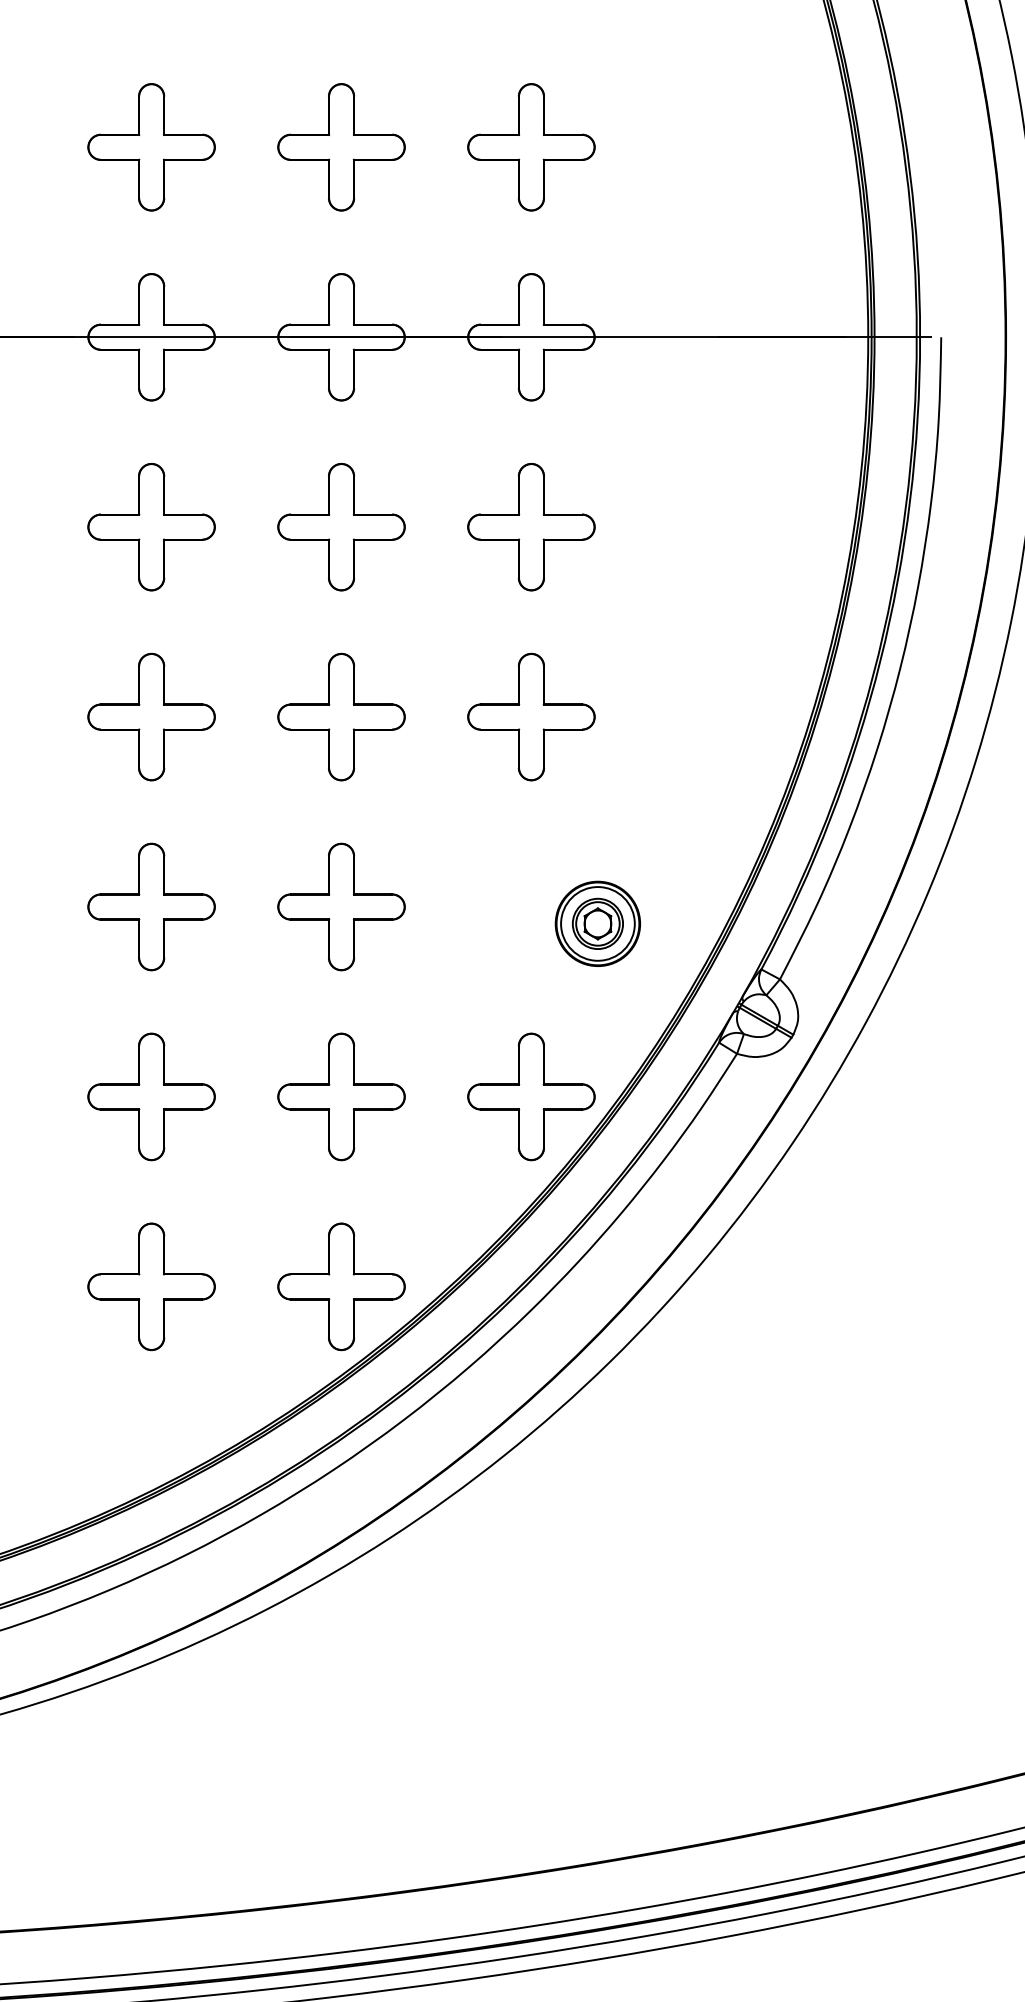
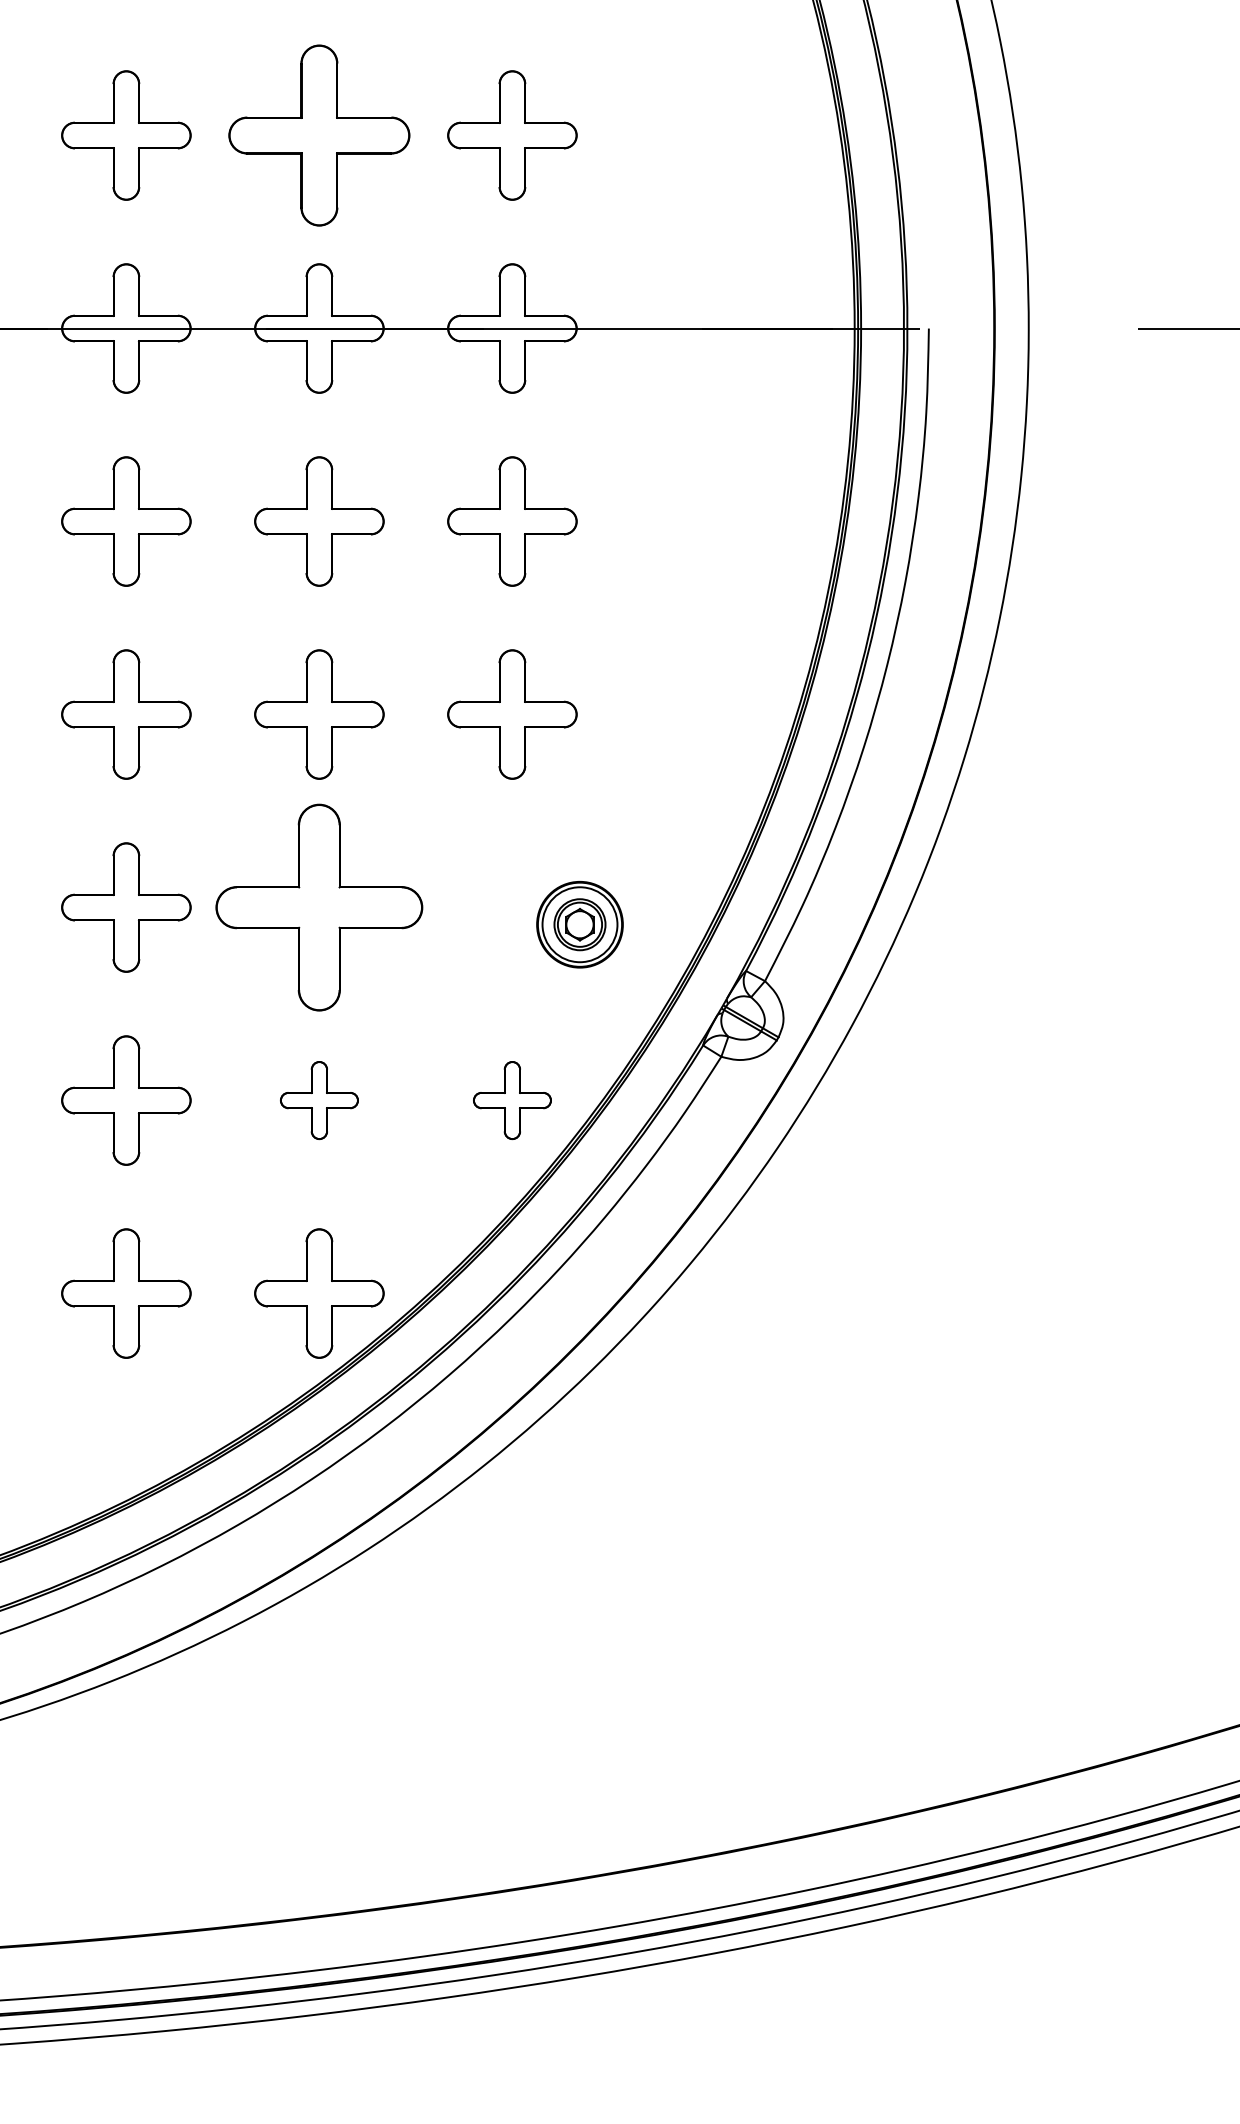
part: (341, 147) -> (319, 135), size x1.4
part: (341, 906) -> (319, 907), size x1.6
part: (341, 1096) -> (319, 1100), size x0.6
part: (531, 1096) -> (512, 1100), size x0.6

